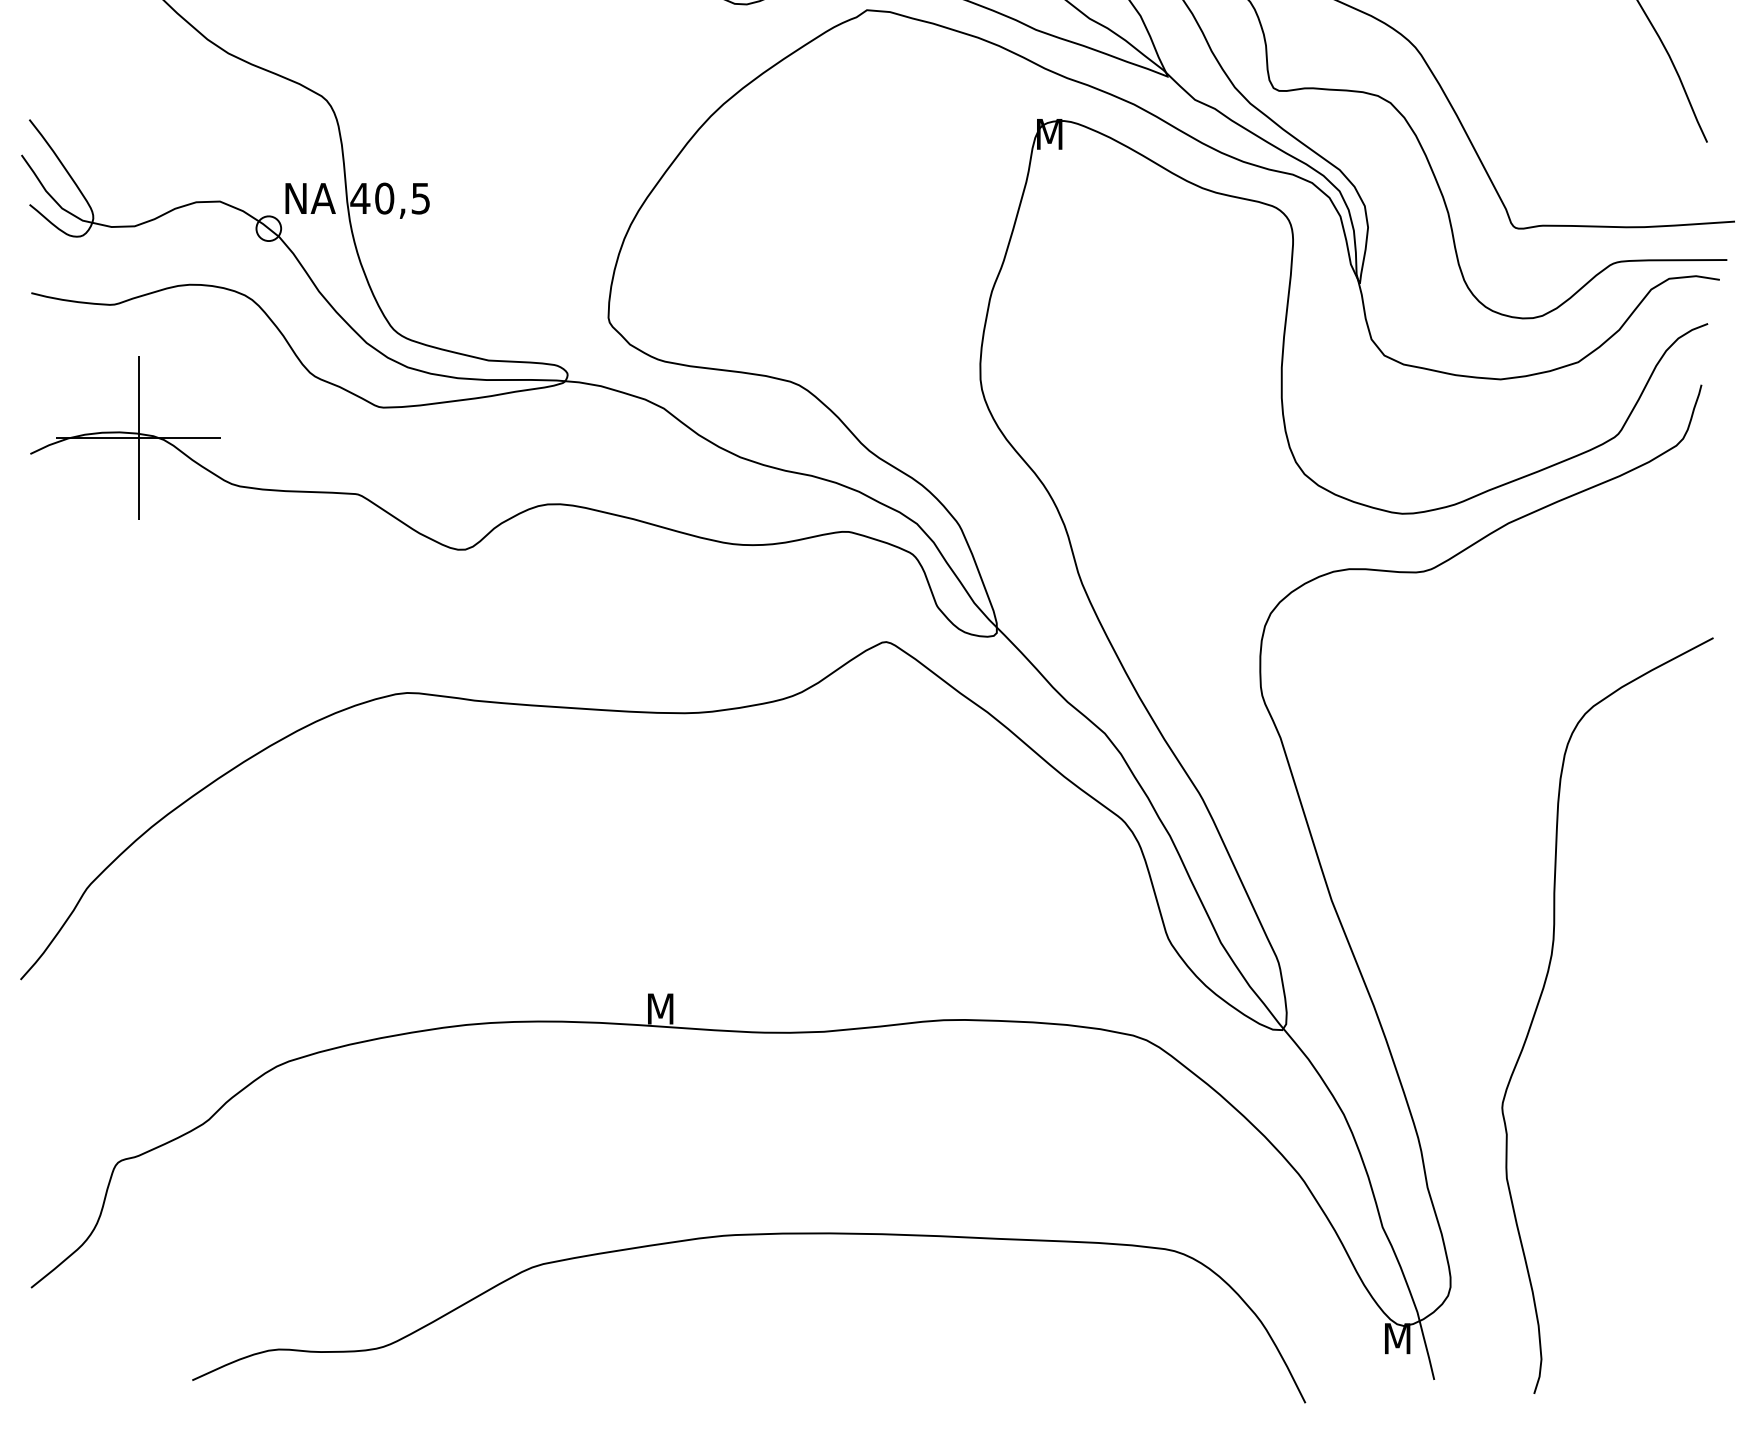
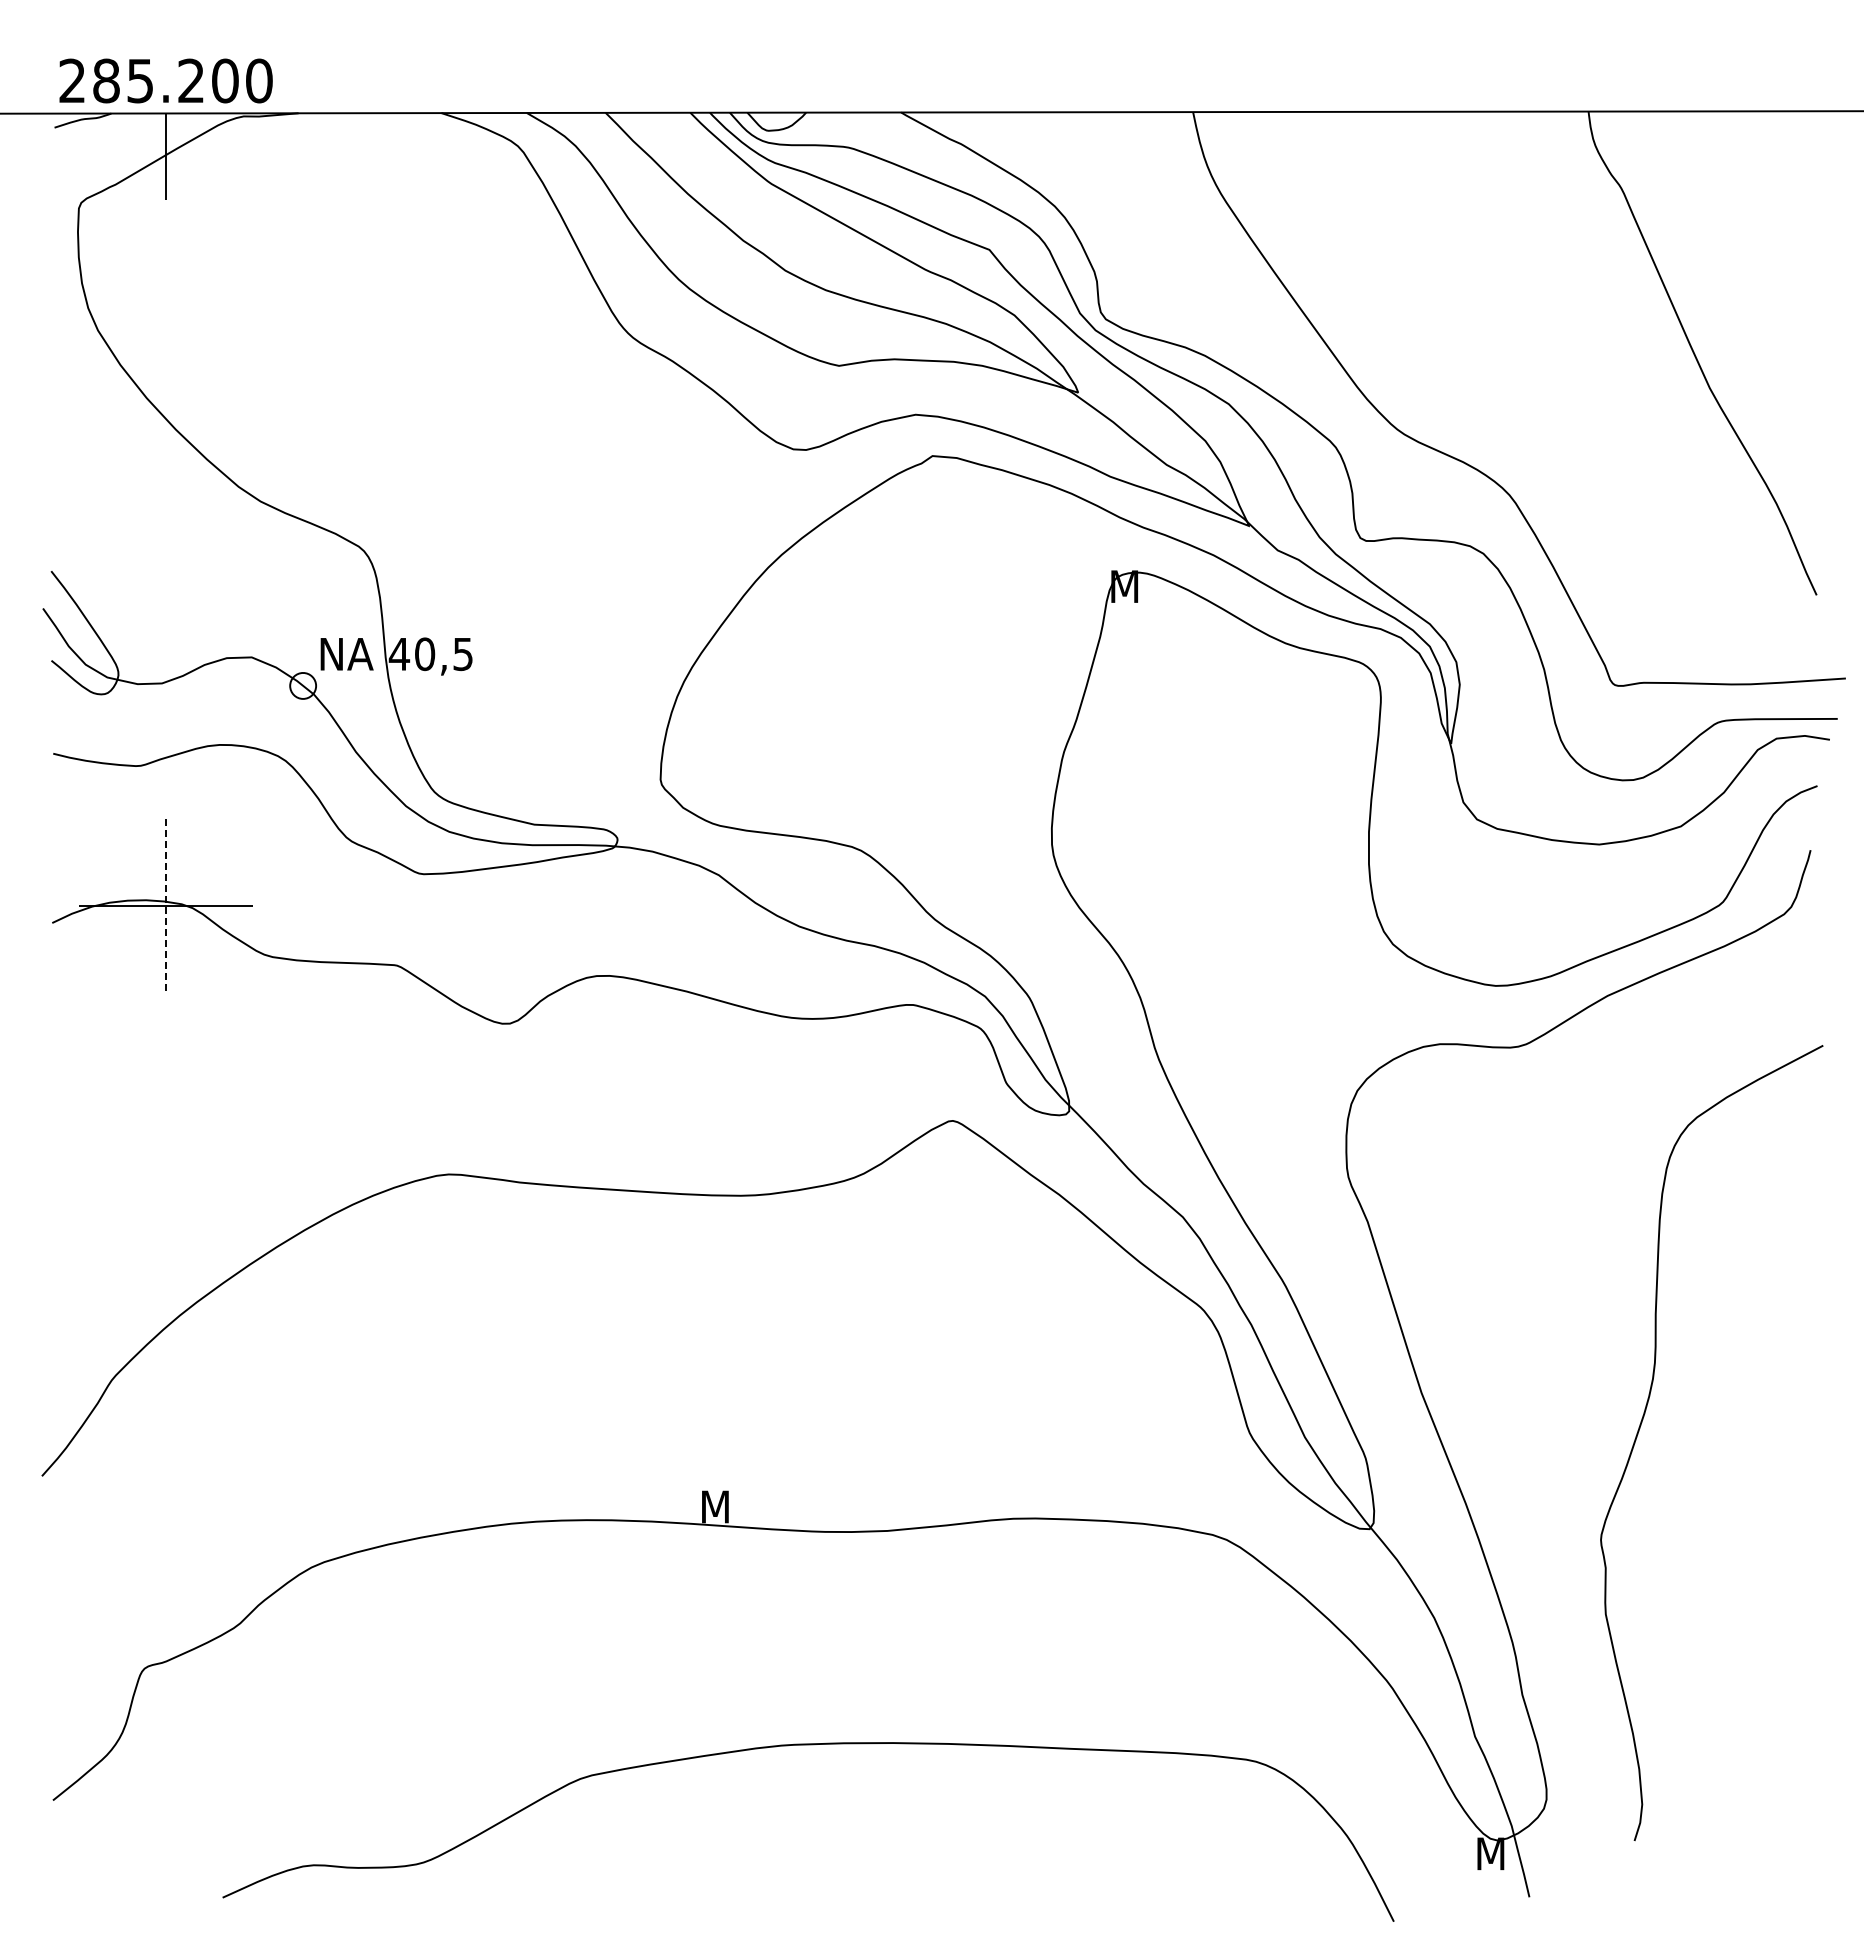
line: (138, 437) -> (166, 905), solid -> dashed
curve: (1542, 993) -> (1643, 1419), moved

